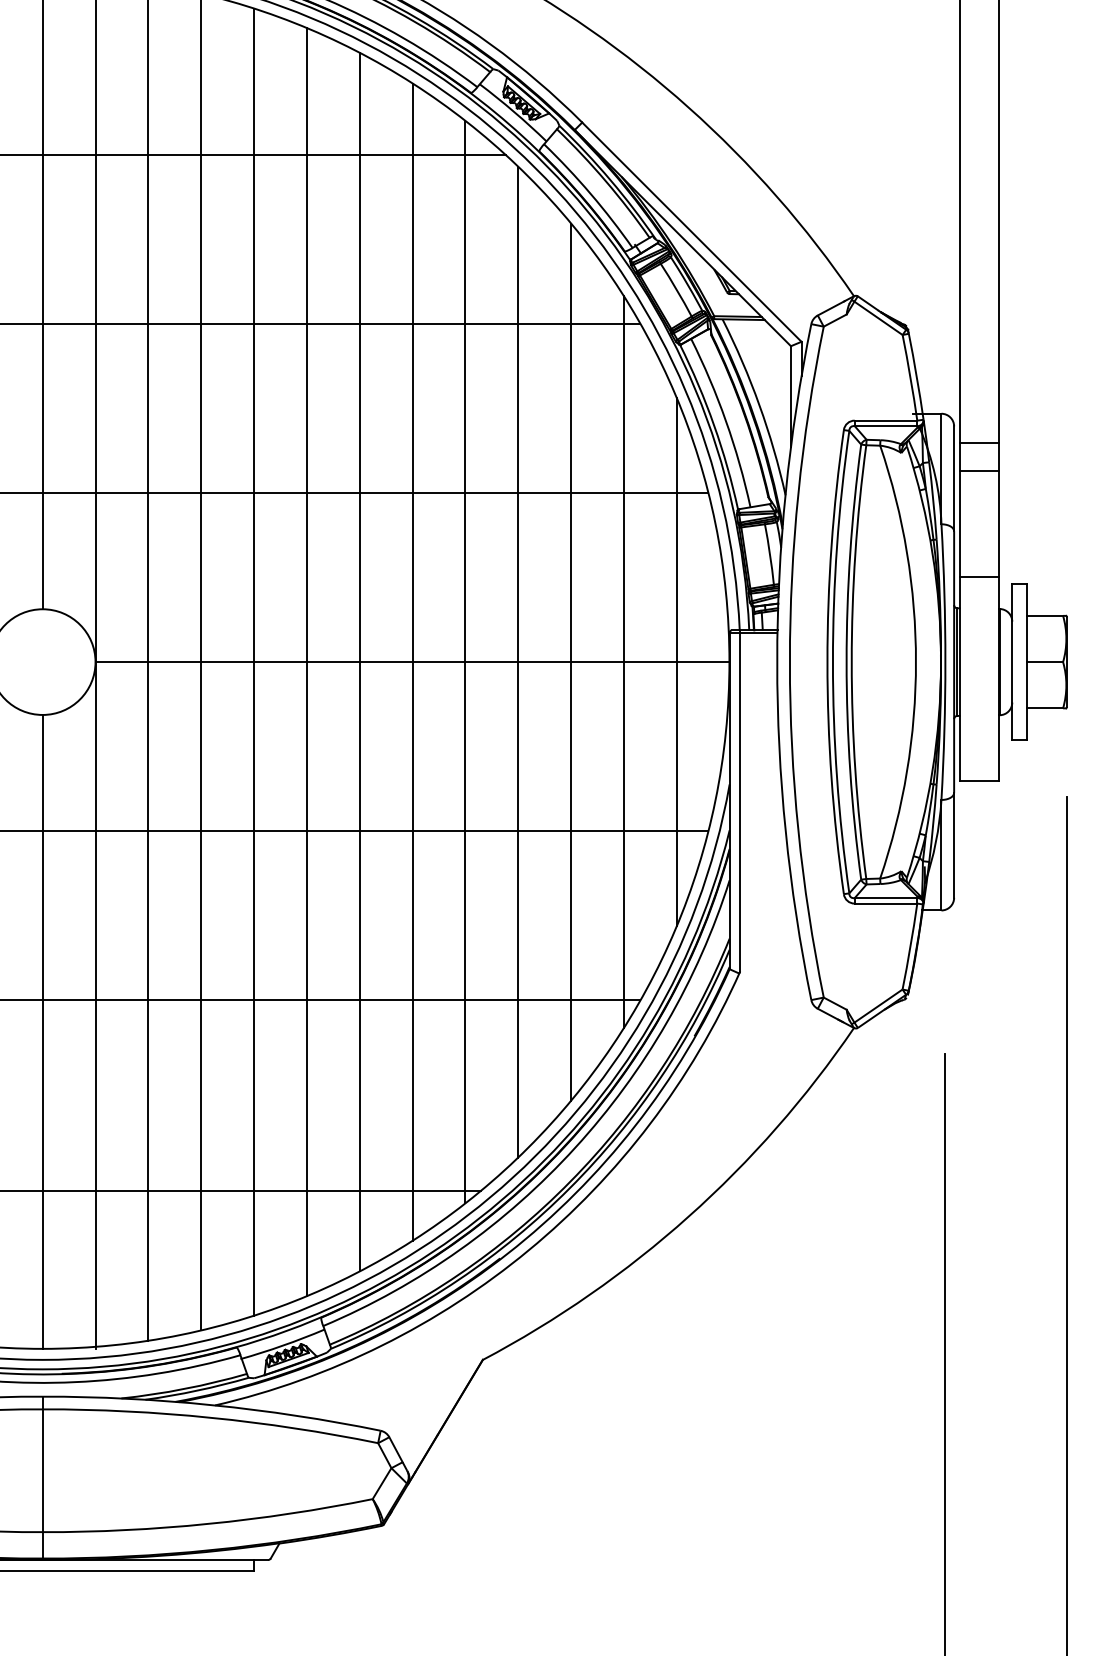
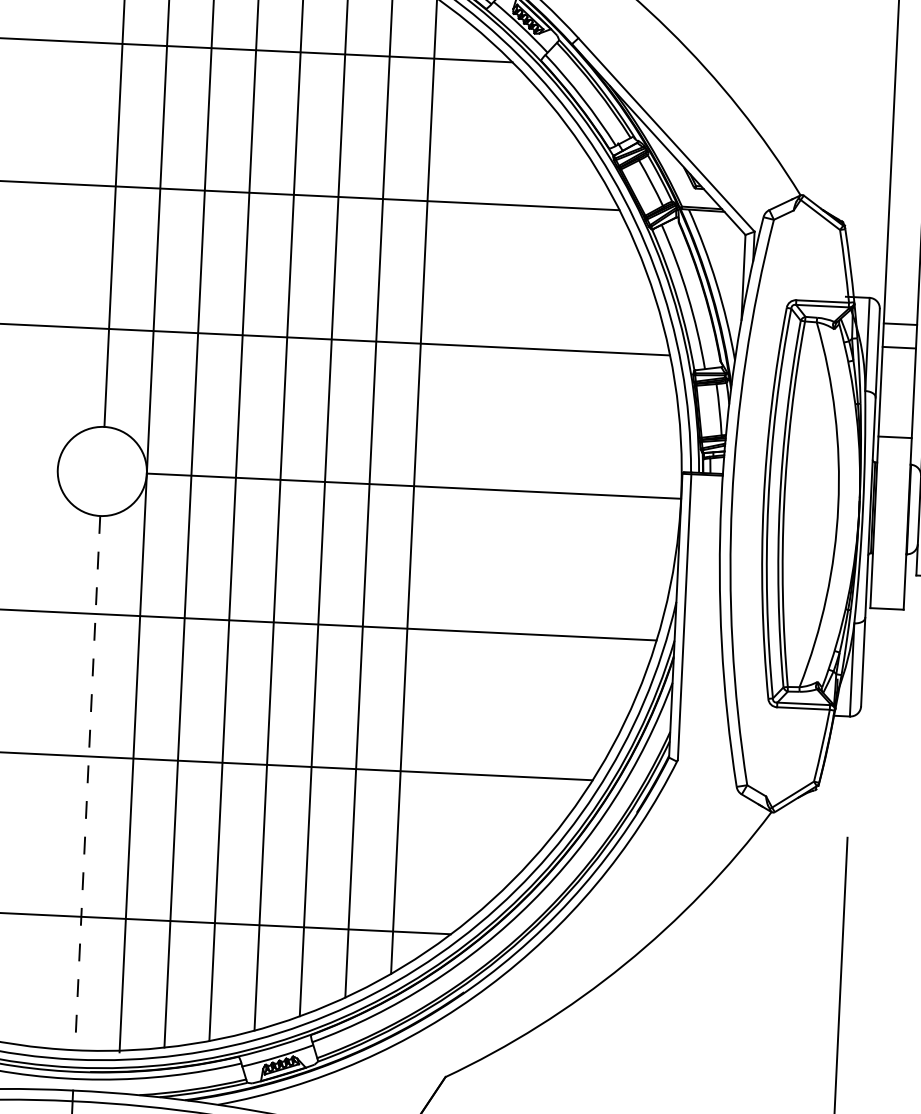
line: (465, 661) -> (458, 487), removed
line: (518, 661) -> (503, 489), removed
line: (571, 661) -> (548, 491), removed
line: (623, 661) -> (591, 494), removed
line: (676, 661) -> (636, 496), removed
line: (42, 1031) -> (87, 782), solid -> dashed

